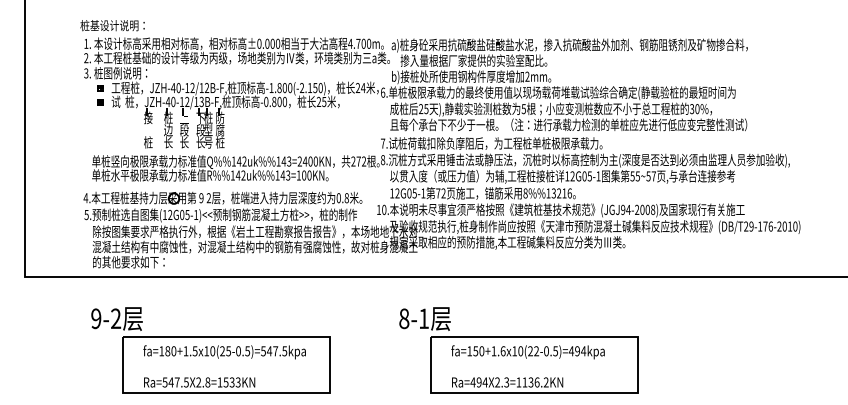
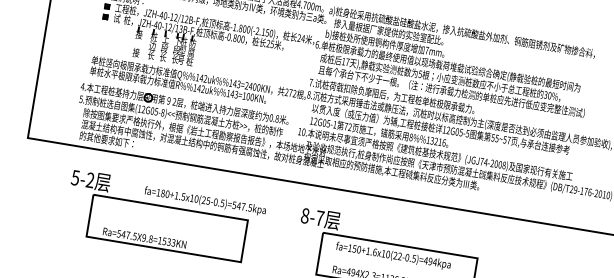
text: (527, 76) -> (427, 50), 2mm -> 7mm
text: (423, 109) -> (345, 62), 25 -> 17
text: (148, 142) -> (136, 52), 桩 -> 接
text: (598, 176) -> (467, 133), 12G05-1 -> 12G05-5
text: (623, 209) -> (482, 161), (JGJ94-2008) -> (JGJ74-2008)
text: (196, 214) -> (163, 112), (12G05-1)<< -> (12G05-8)<<
text: (96, 318) -> (75, 177), 9-2 -> 5-2
text: (424, 318) -> (320, 218), 8-1 -> 8-7
text: (224, 352) -> (205, 201), moved
text: (198, 382) -> (143, 238), Ra=547.5X2.8=1533KN -> Ra=547.5X9.8=1533KN

